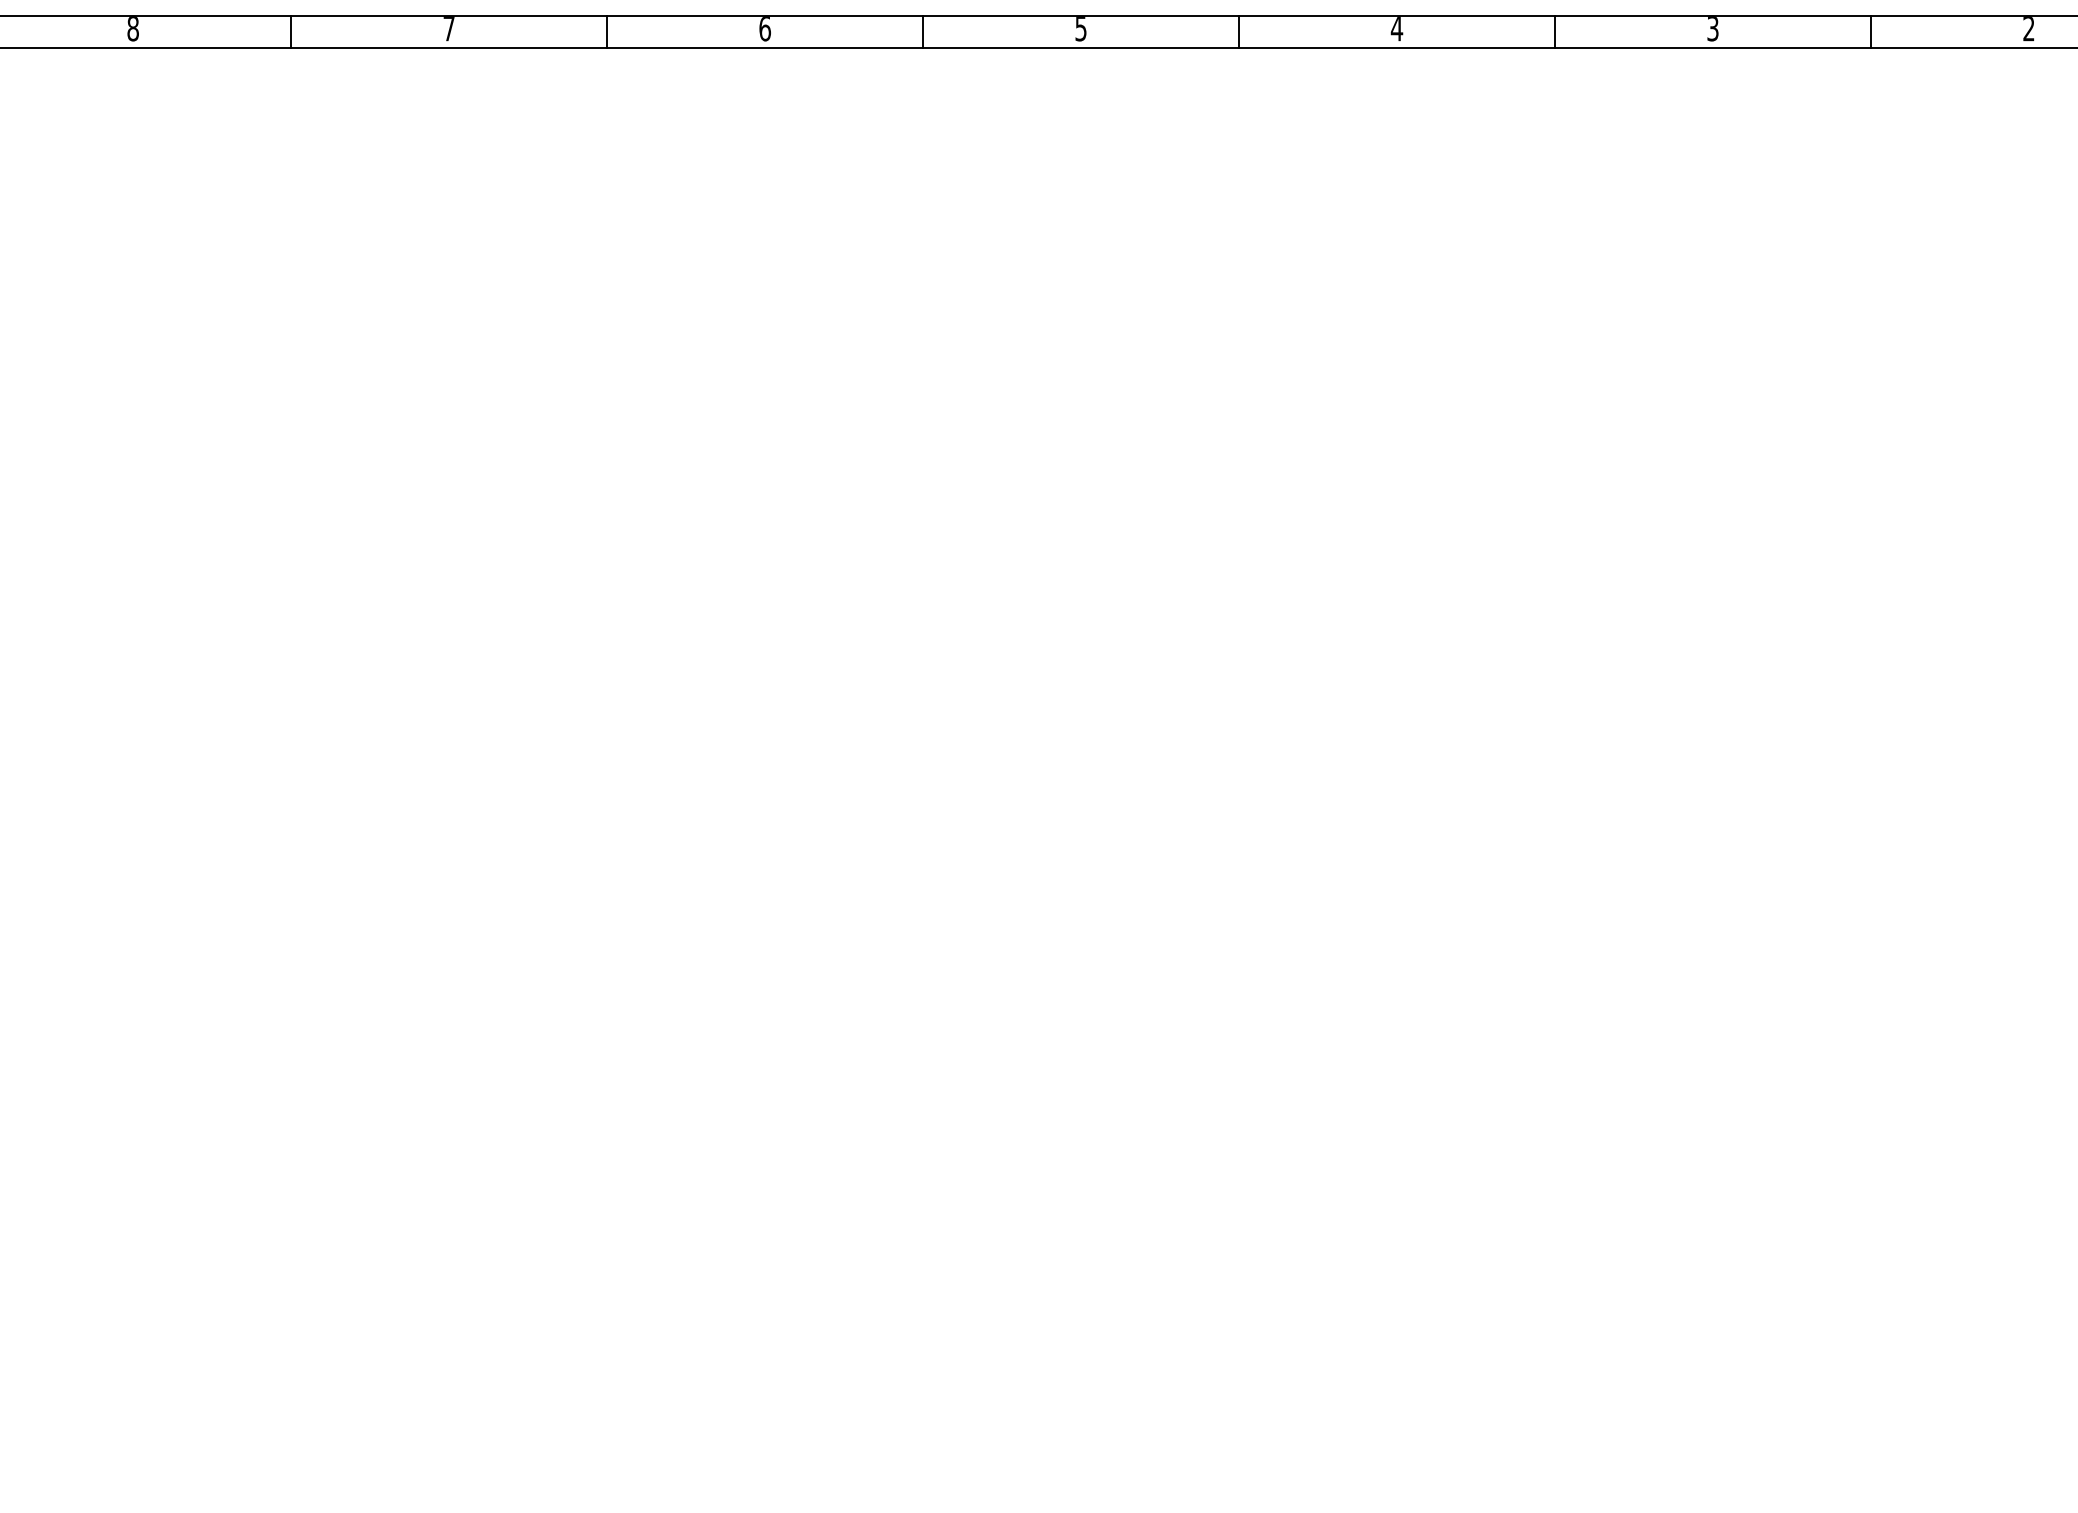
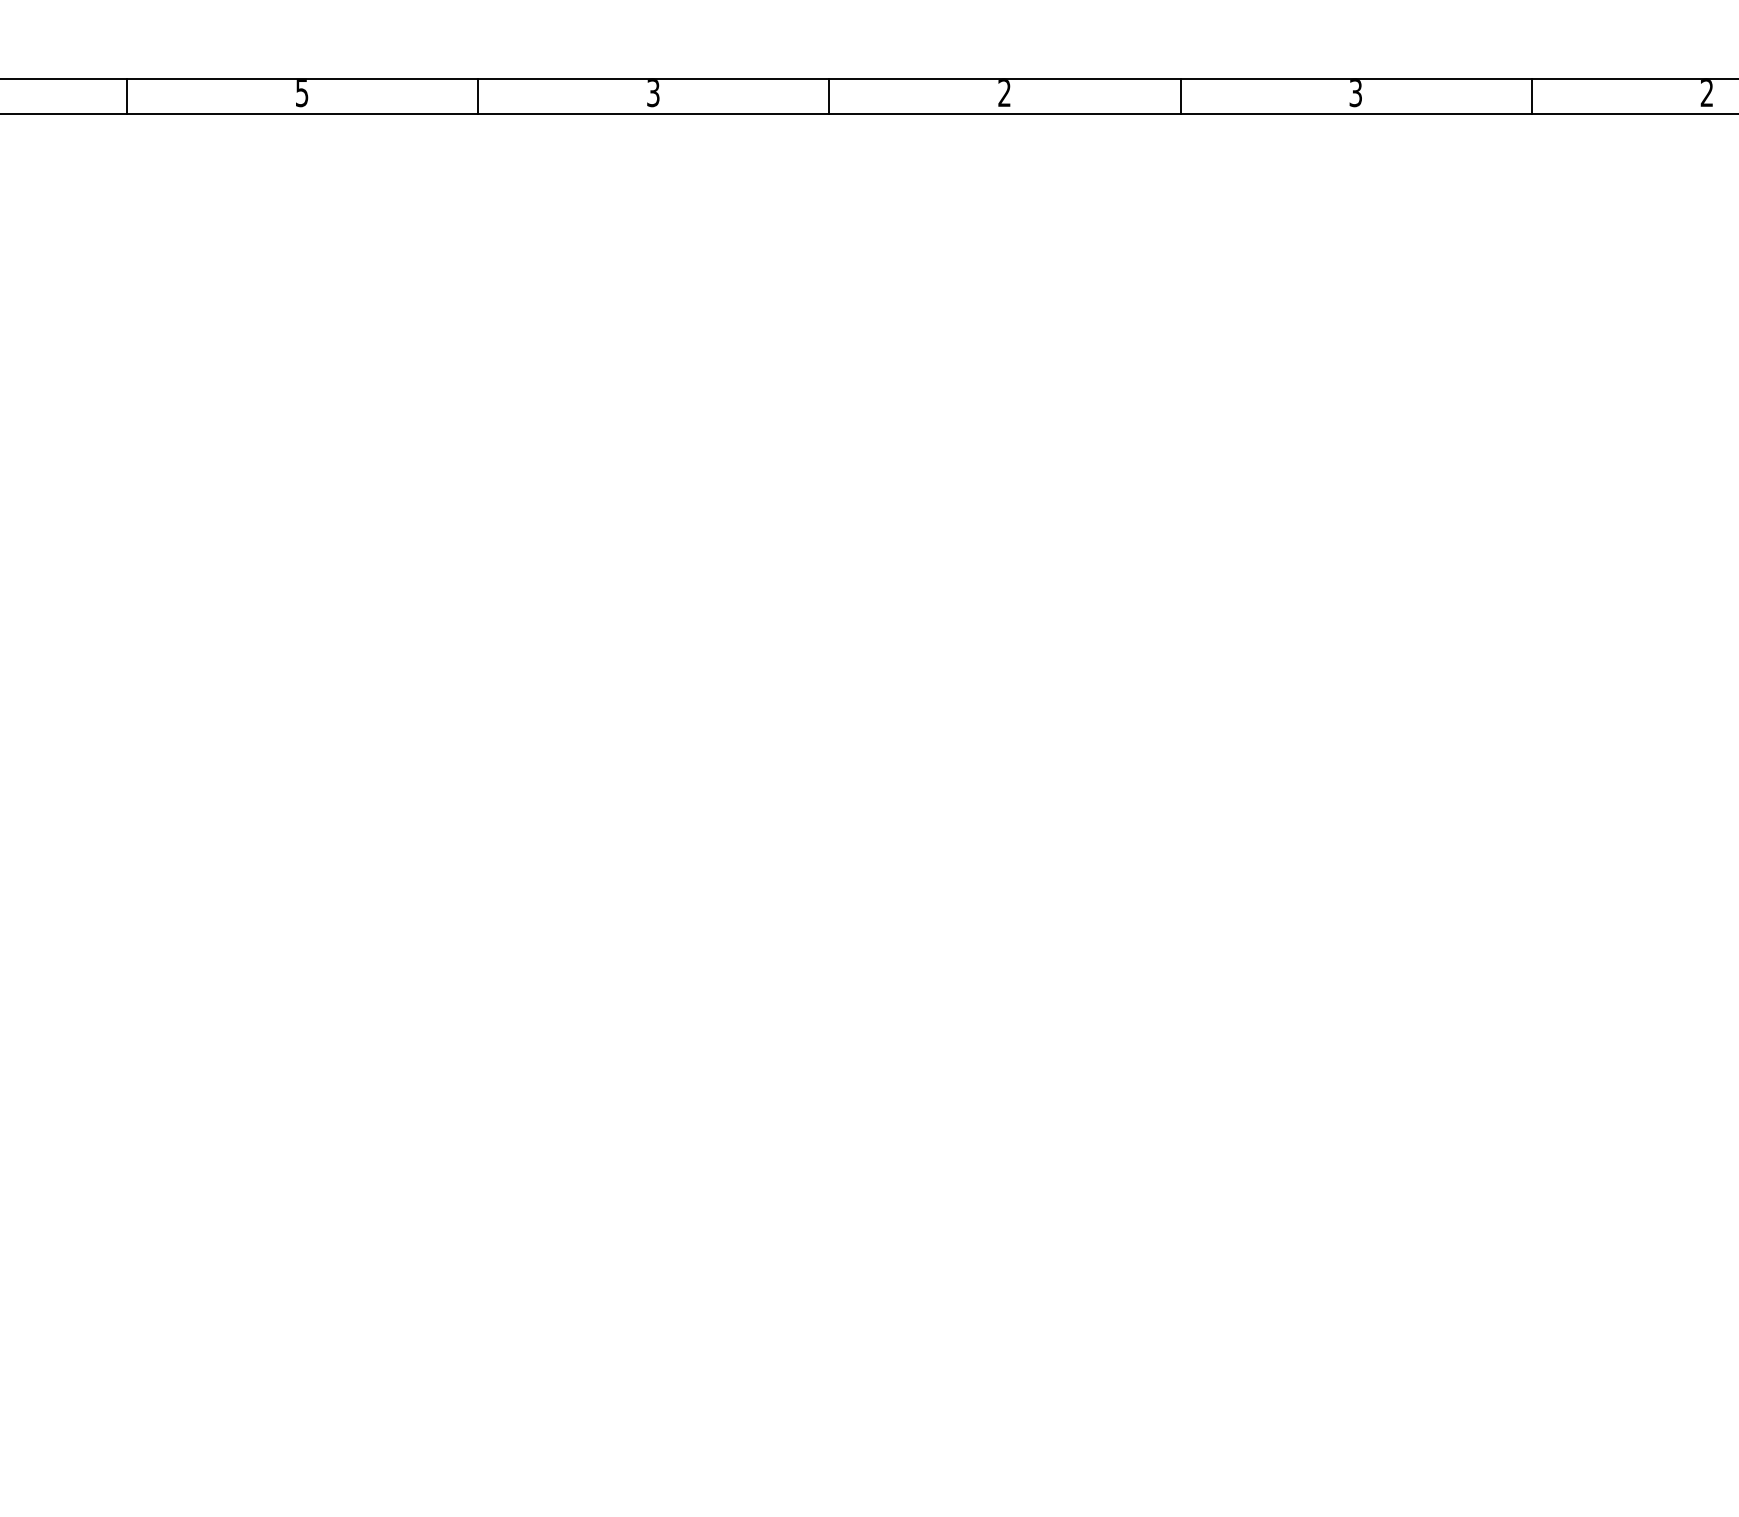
text: (1081, 28) -> (653, 92), 5 -> 3
text: (764, 29) -> (301, 93), 6 -> 5
text: (1396, 29) -> (1004, 93), 4 -> 2

